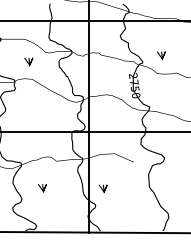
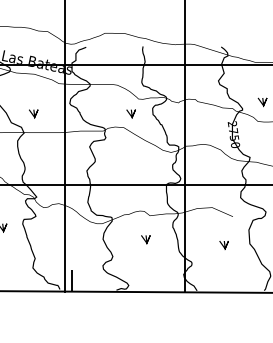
line: (28, 61) -> (130, 113), moved
line: (42, 188) -> (145, 239), moved
line: (102, 188) -> (223, 245), moved

